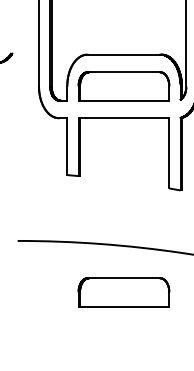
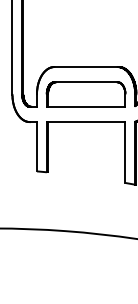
part: (123, 292) -> (85, 273), removed

